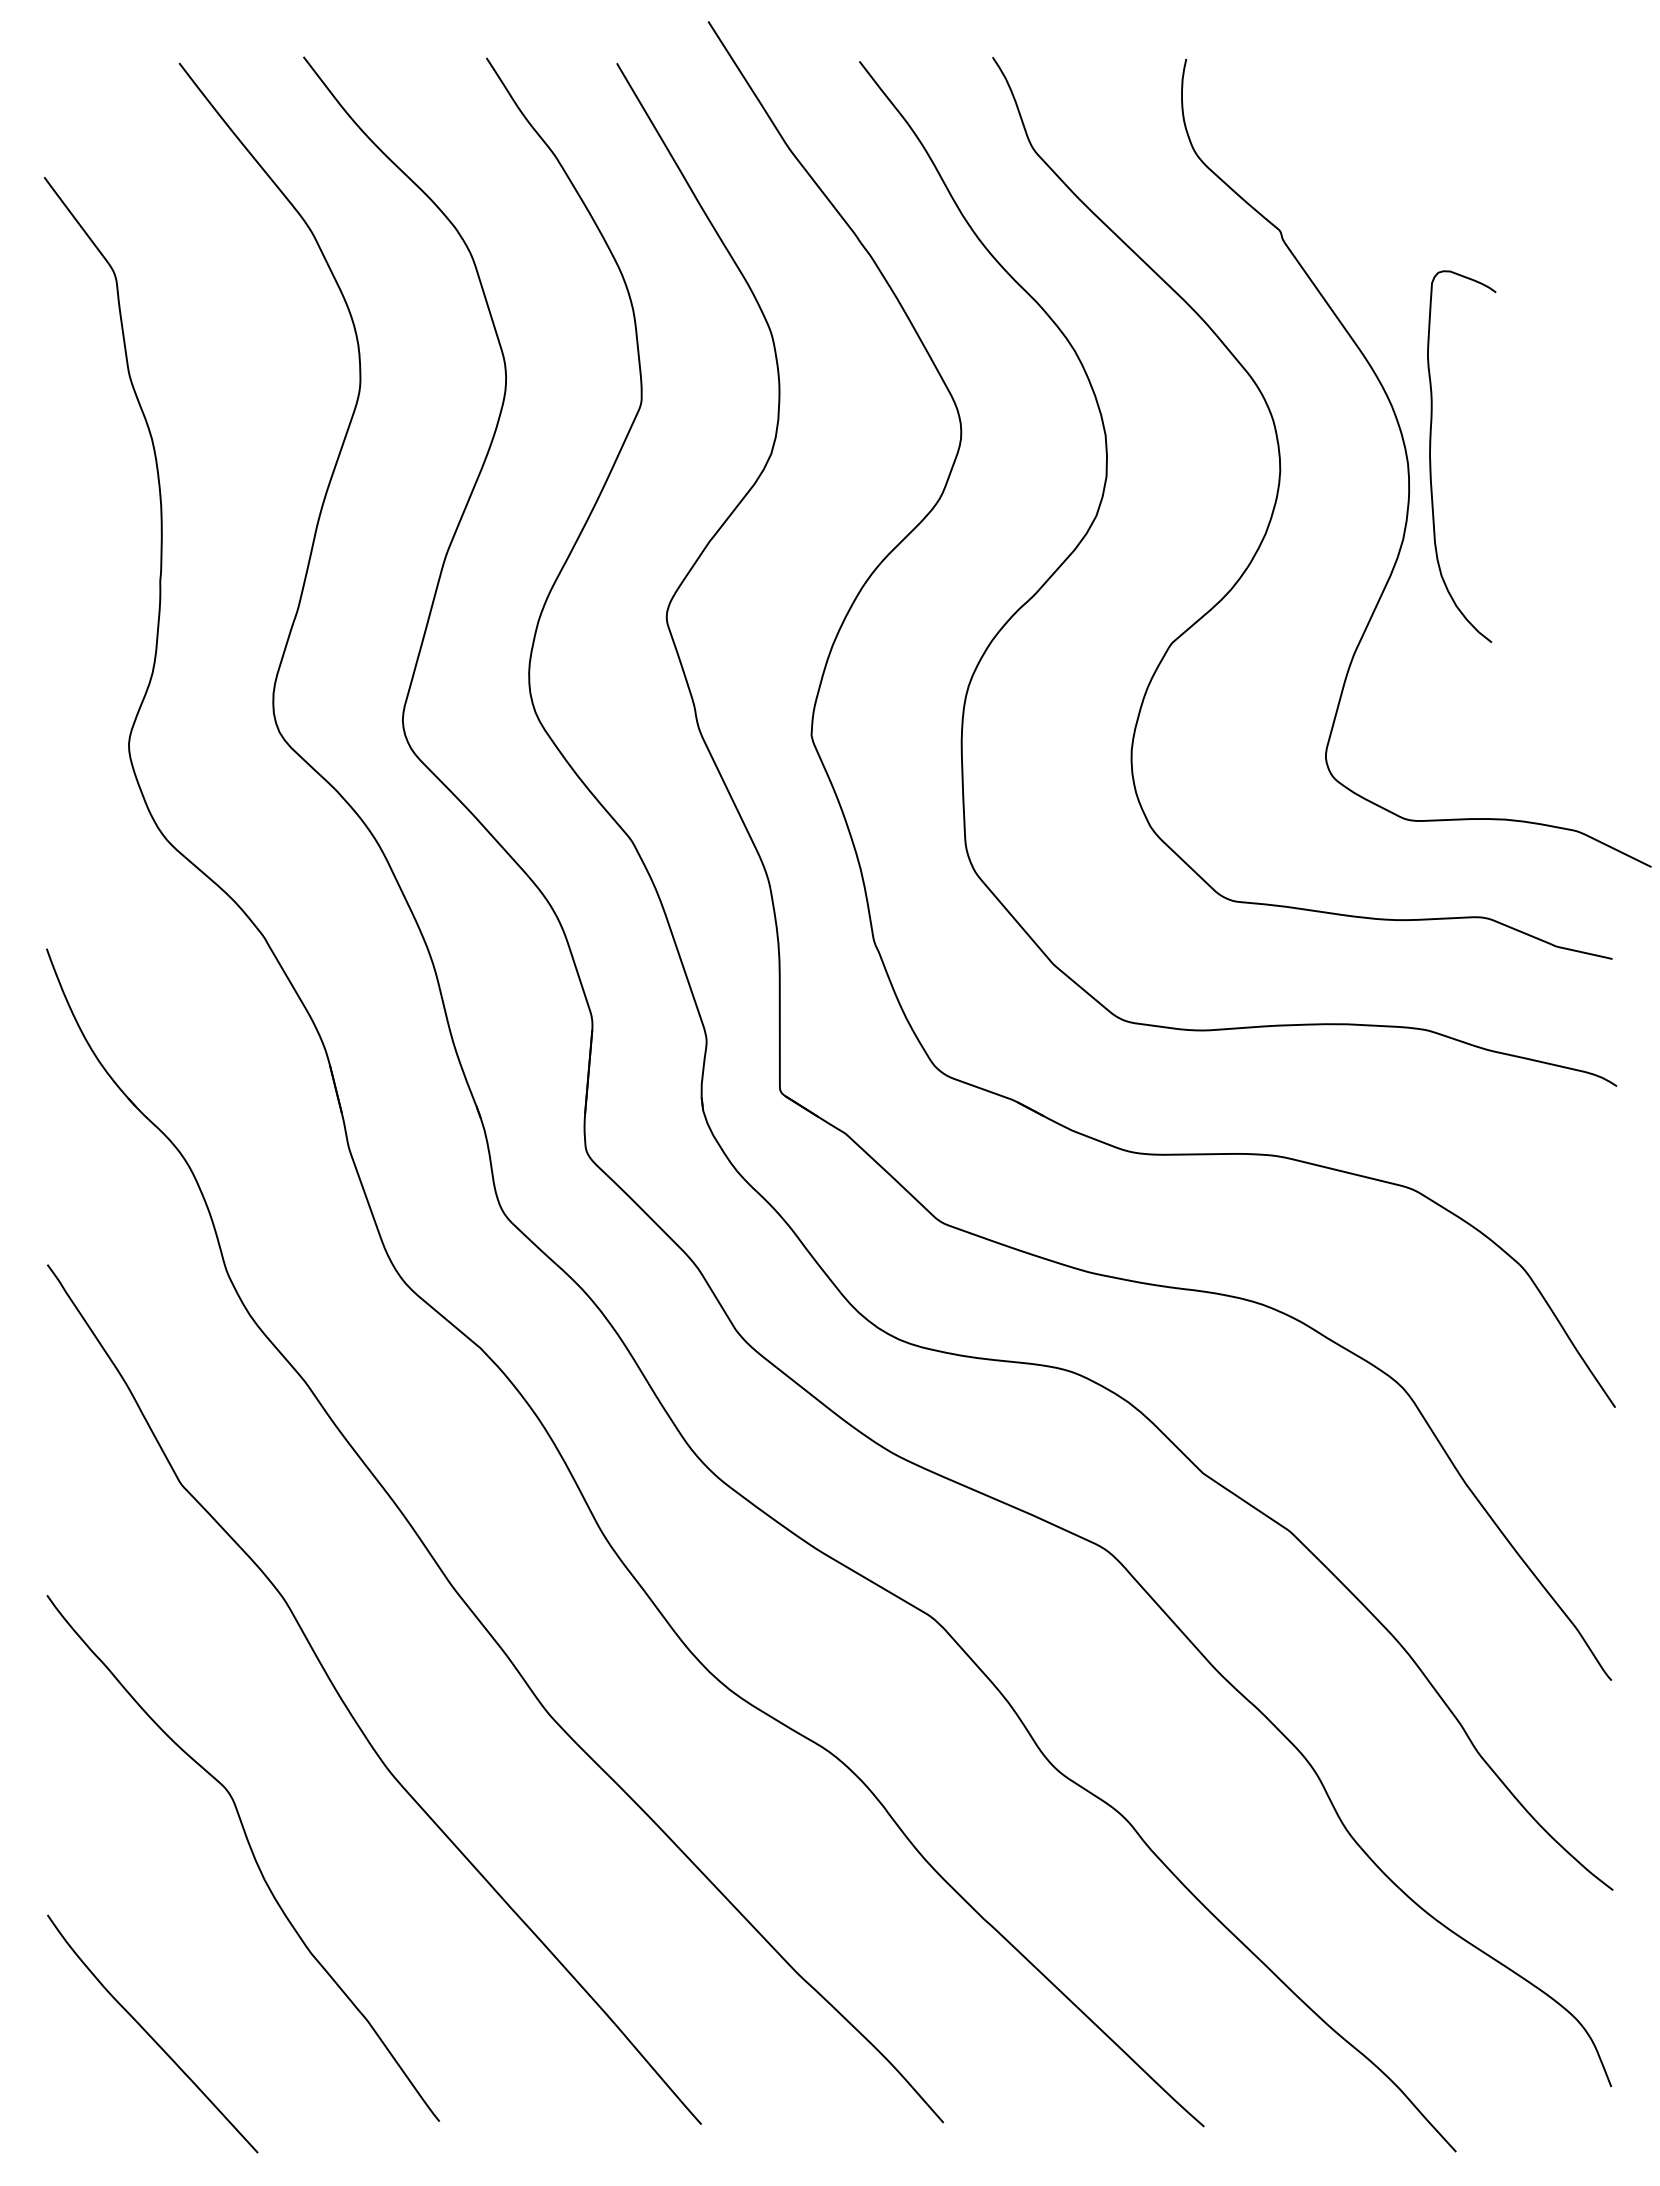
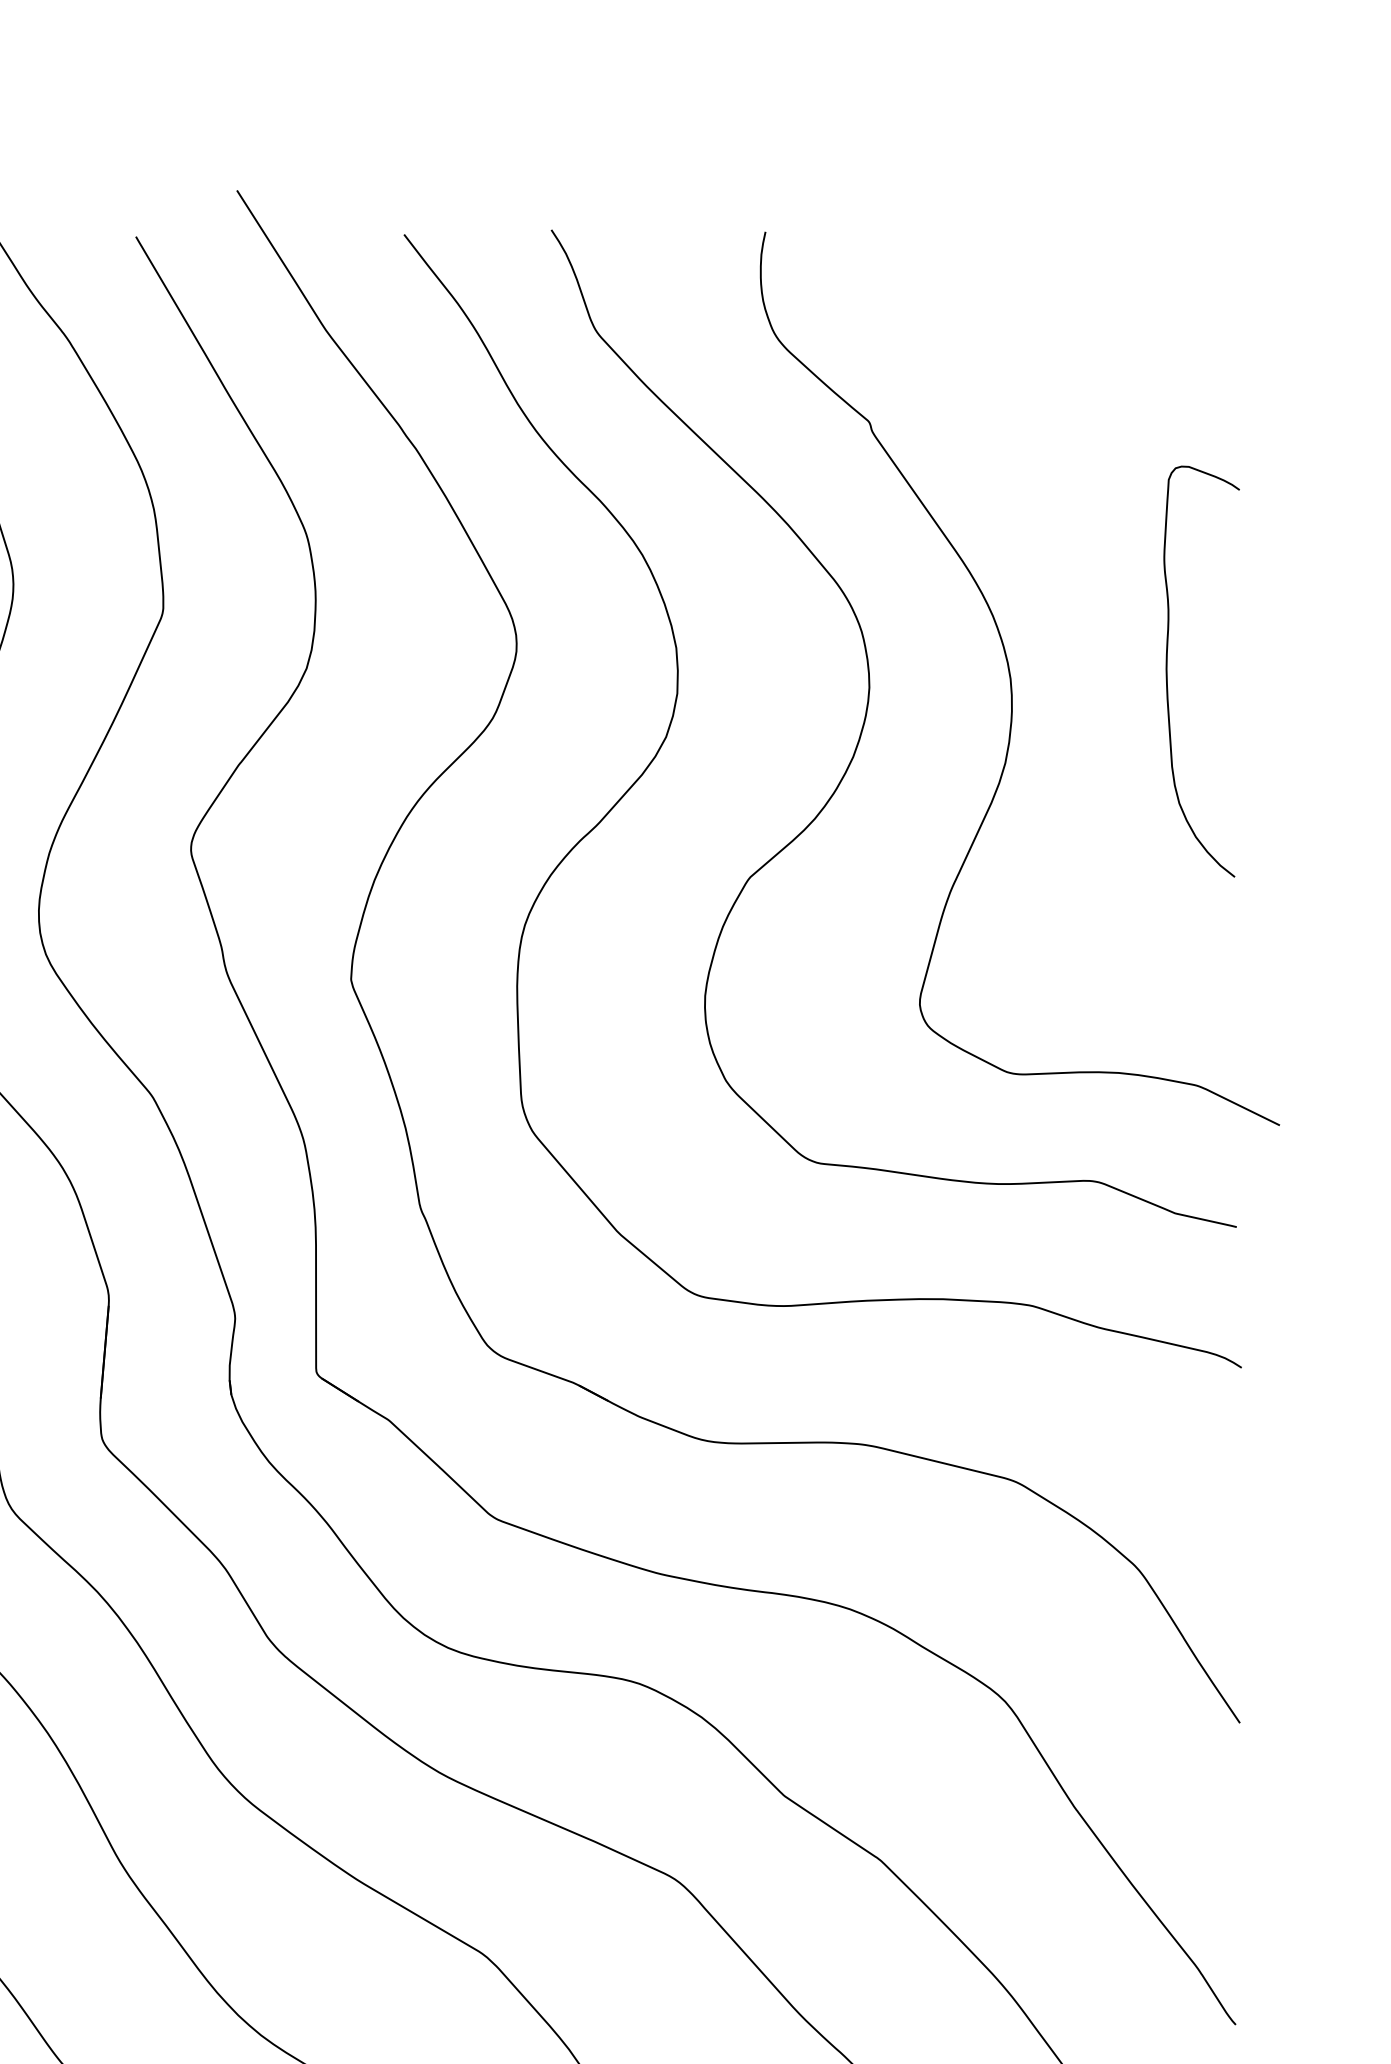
curve: (1431, 460) -> (1168, 675), moved

